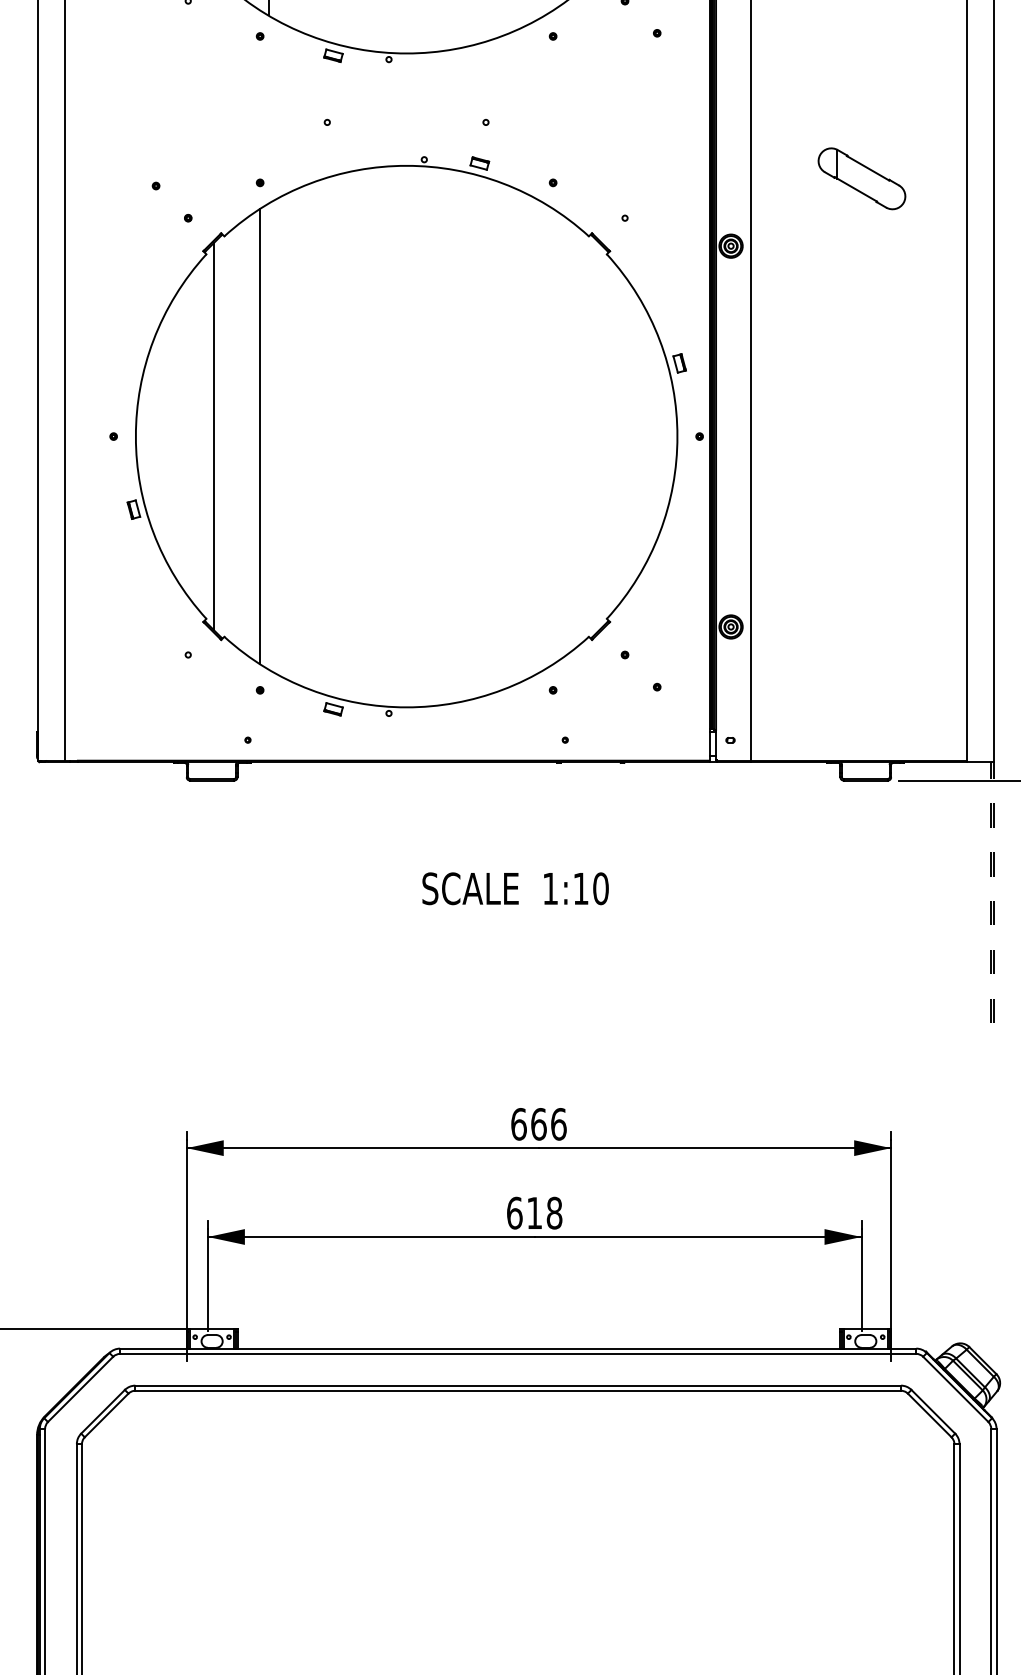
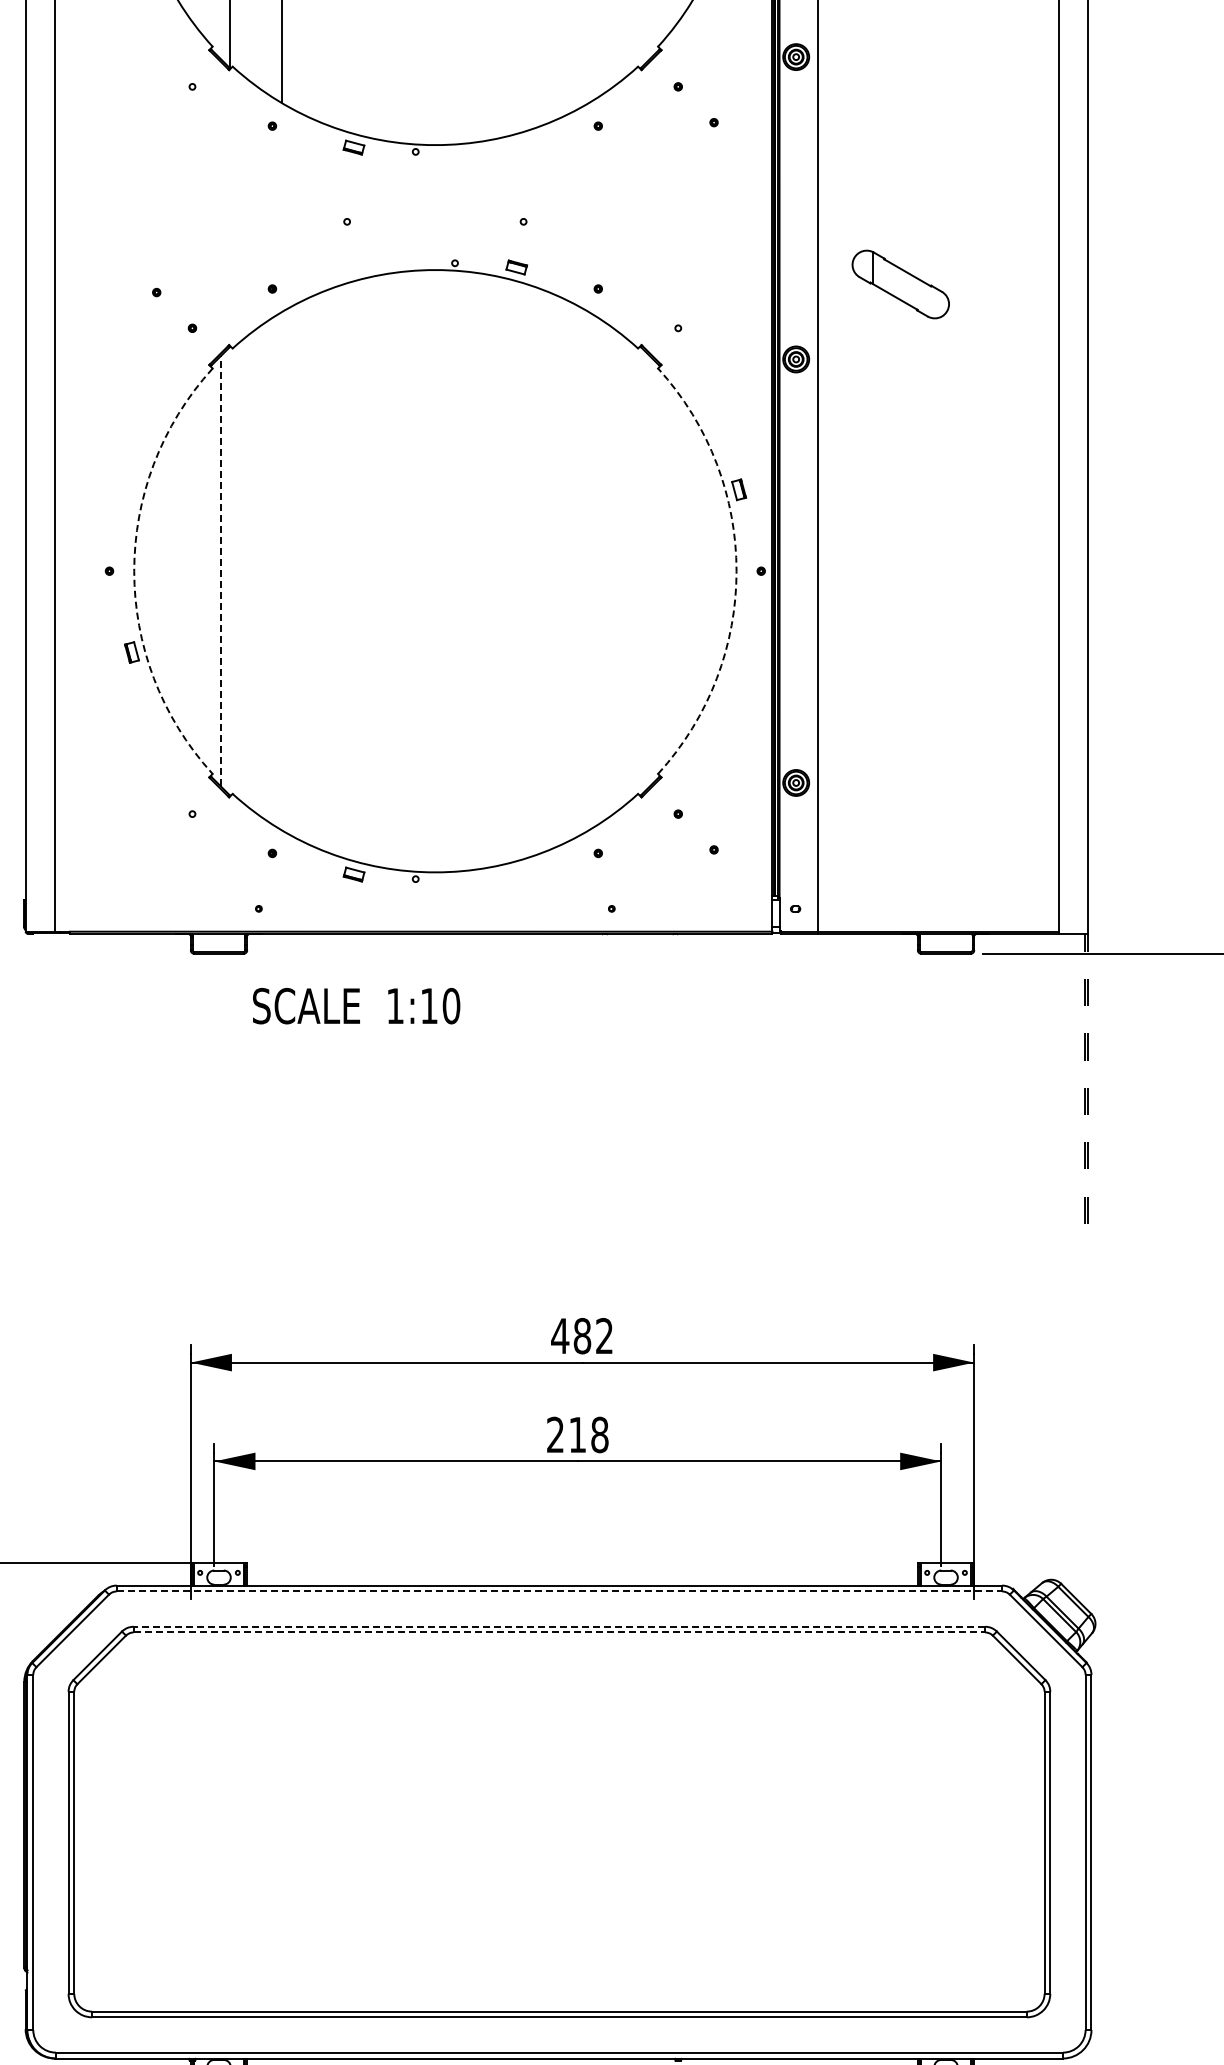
part: (861, 178) -> (900, 284), moved
line: (213, 435) -> (220, 570), solid -> dashed
arc: (136, 436) -> (134, 571), solid -> dashed
line: (260, 436) -> (272, 571), removed
arc: (677, 436) -> (736, 571), solid -> dashed
text: (515, 889) -> (356, 1006), moved
text: (538, 1123) -> (582, 1335), 666 -> 482
text: (514, 1212) -> (555, 1434), 618 -> 218
line: (518, 1353) -> (559, 1591), solid -> dashed
line: (518, 1385) -> (559, 1626), solid -> dashed
line: (518, 1390) -> (559, 1632), solid -> dashed

